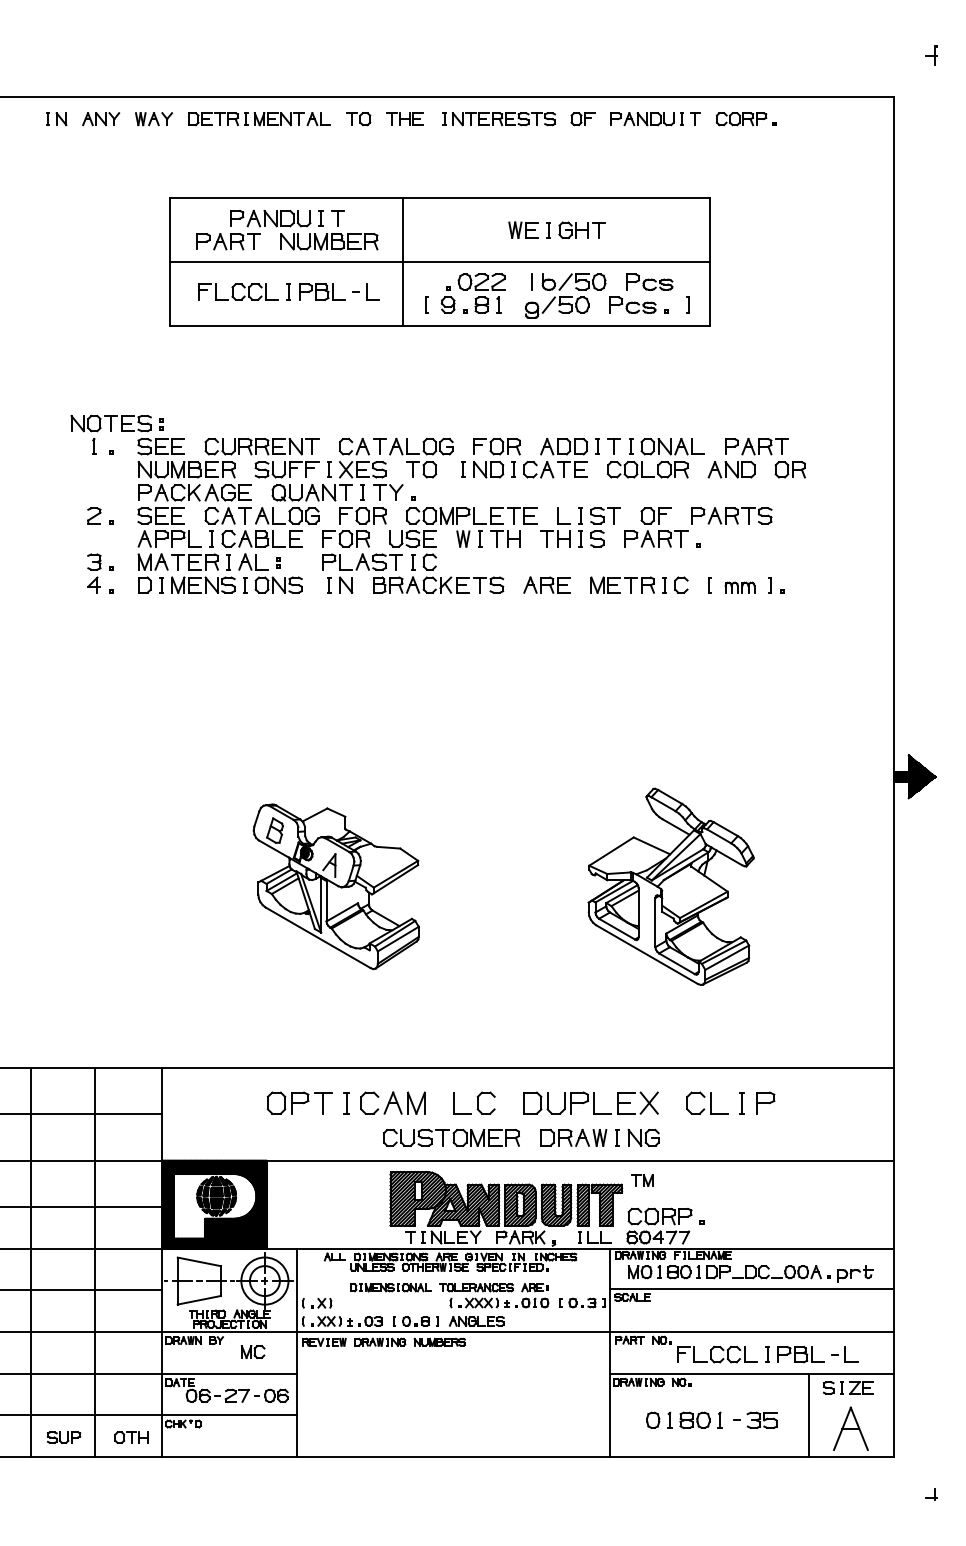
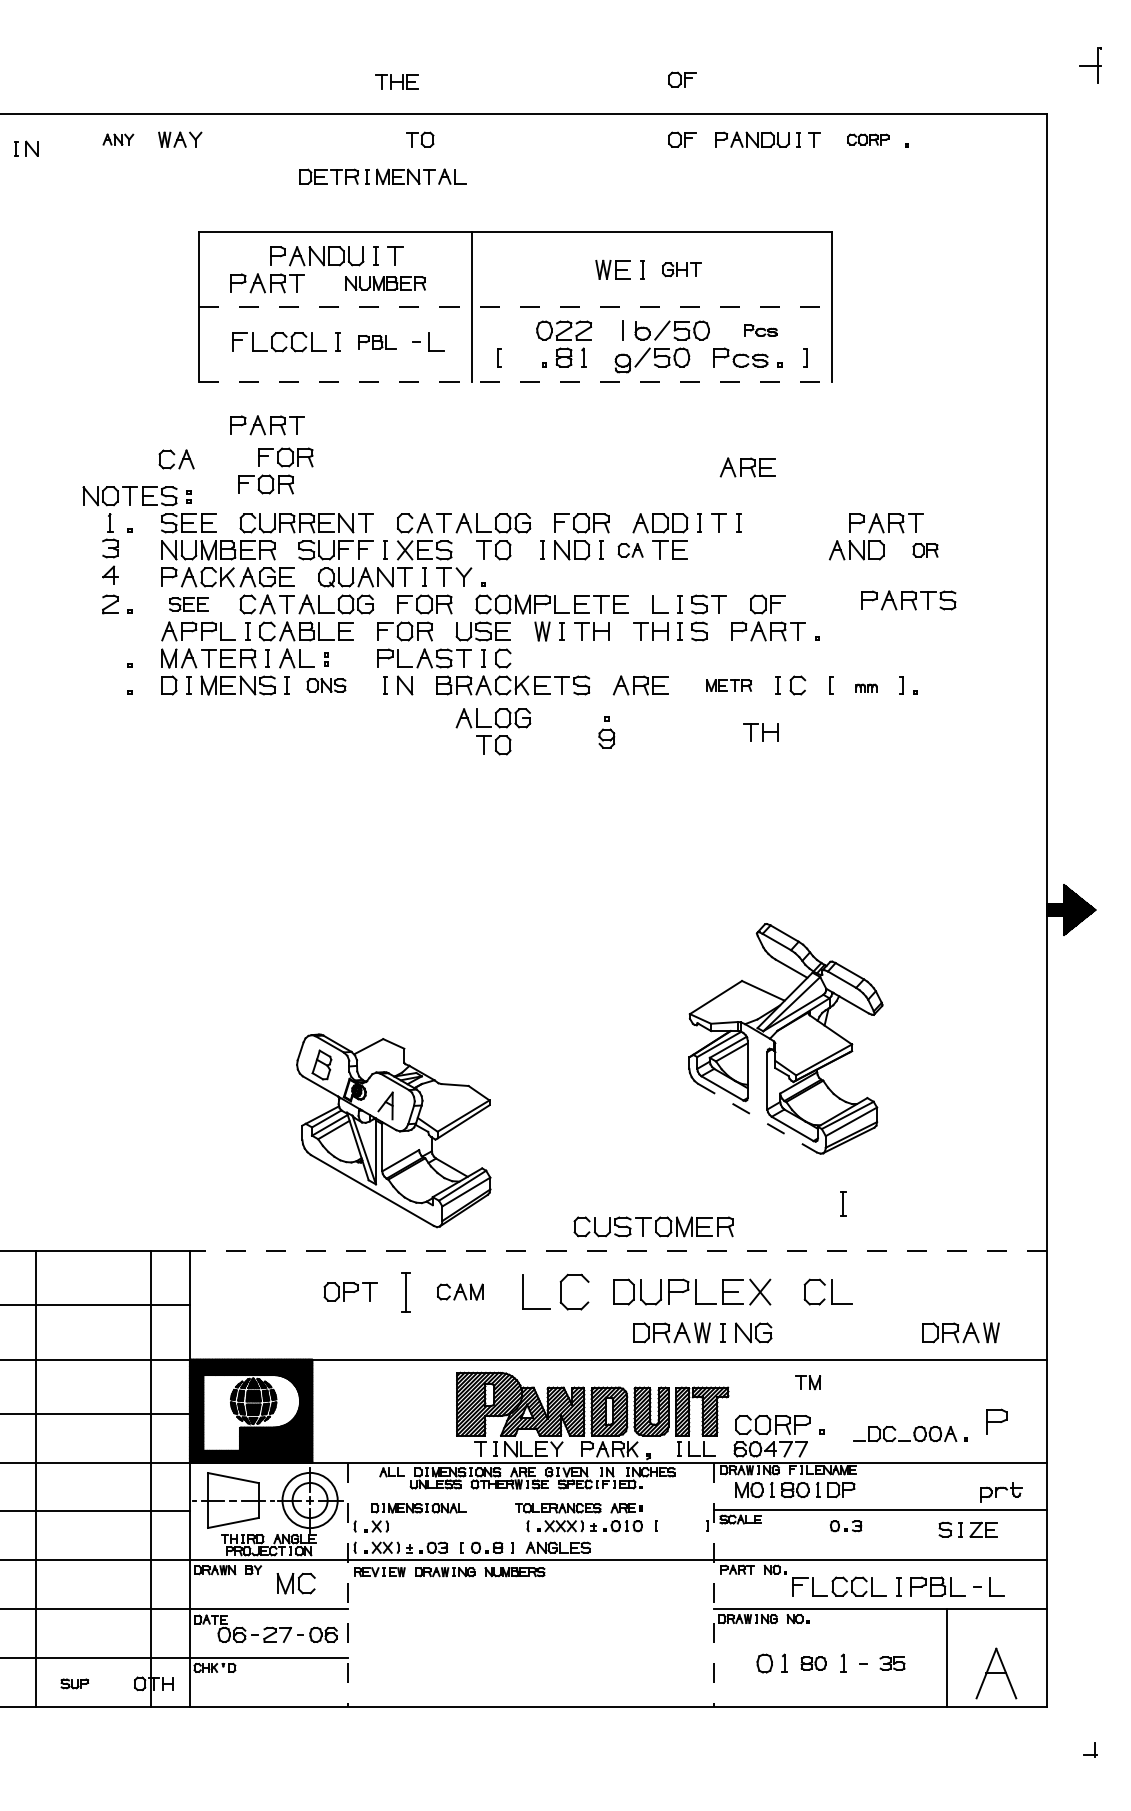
part: (931, 55) -> (1090, 65), size x1.6
part: (582, 67) -> (682, 79), added
part: (56, 118) -> (26, 148), moved
part: (101, 118) -> (118, 139), size x0.7
part: (259, 118) -> (382, 176), moved
part: (404, 118) -> (396, 81), moved
part: (499, 118) -> (584, 139), removed
part: (741, 118) -> (868, 139), size x0.7
part: (582, 229) -> (681, 269), size x0.7
part: (329, 241) -> (385, 283), size x0.7
line: (440, 261) -> (515, 306), solid -> dashed
part: (649, 282) -> (760, 330), size x0.6
part: (322, 292) -> (377, 342), size x0.7
part: (447, 299) -> (606, 732), moved
line: (440, 325) -> (515, 381), solid -> dashed
part: (228, 363) -> (267, 425), added
part: (150, 392) -> (176, 459), added
part: (638, 398) -> (747, 467), added
part: (235, 401) -> (275, 470), added
part: (656, 457) -> (768, 536), removed
part: (538, 469) -> (630, 550), size x0.7
part: (790, 469) -> (925, 550), size x0.7
part: (161, 515) -> (188, 604), size x0.7
part: (731, 515) -> (908, 600), moved
part: (94, 573) -> (110, 561), moved
part: (278, 585) -> (326, 685), size x0.7
part: (622, 585) -> (728, 685), size x0.6
part: (740, 586) -> (866, 687), size x0.6
part: (421, 624) -> (493, 731), added
part: (649, 625) -> (760, 732), added
part: (336, 886) -> (393, 1130), moved
line: (646, 954) -> (757, 1118), solid -> dashed
line: (528, 1068) -> (618, 1251), solid -> dashed
part: (299, 1102) -> (350, 1291), size x0.7
part: (346, 1102) -> (405, 1291), size x1.6
part: (393, 1102) -> (460, 1291), size x0.6
part: (474, 1102) -> (555, 1291), size x1.4
part: (742, 1102) -> (843, 1203), moved
part: (765, 1102) -> (996, 1421), moved
part: (451, 1137) -> (653, 1226), moved
part: (820, 1137) -> (960, 1332), added
part: (641, 1180) -> (807, 1382), moved
line: (95, 1262) -> (151, 1478), moved
part: (781, 1272) -> (910, 1434), moved
part: (390, 1287) -> (418, 1508), moved
part: (582, 1303) -> (845, 1526), moved
part: (253, 1351) -> (296, 1583), size x1.4
line: (296, 1352) -> (347, 1584), solid -> dashed
line: (610, 1352) -> (714, 1584), solid -> dashed
part: (847, 1387) -> (967, 1529), moved
part: (694, 1420) -> (813, 1663), size x0.7
part: (762, 1420) -> (892, 1663), size x0.7
part: (63, 1437) -> (74, 1683), size x0.7

